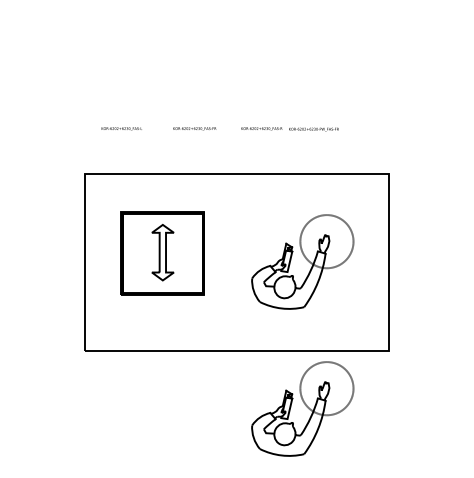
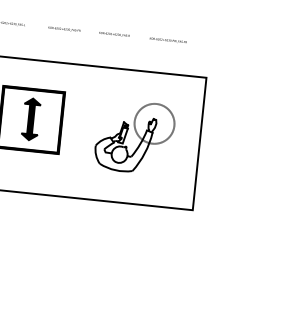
text: (313, 129) -> (168, 40), moved
fill: (162, 252) -> (30, 119), added
part: (302, 408) -> (123, 246), removed

